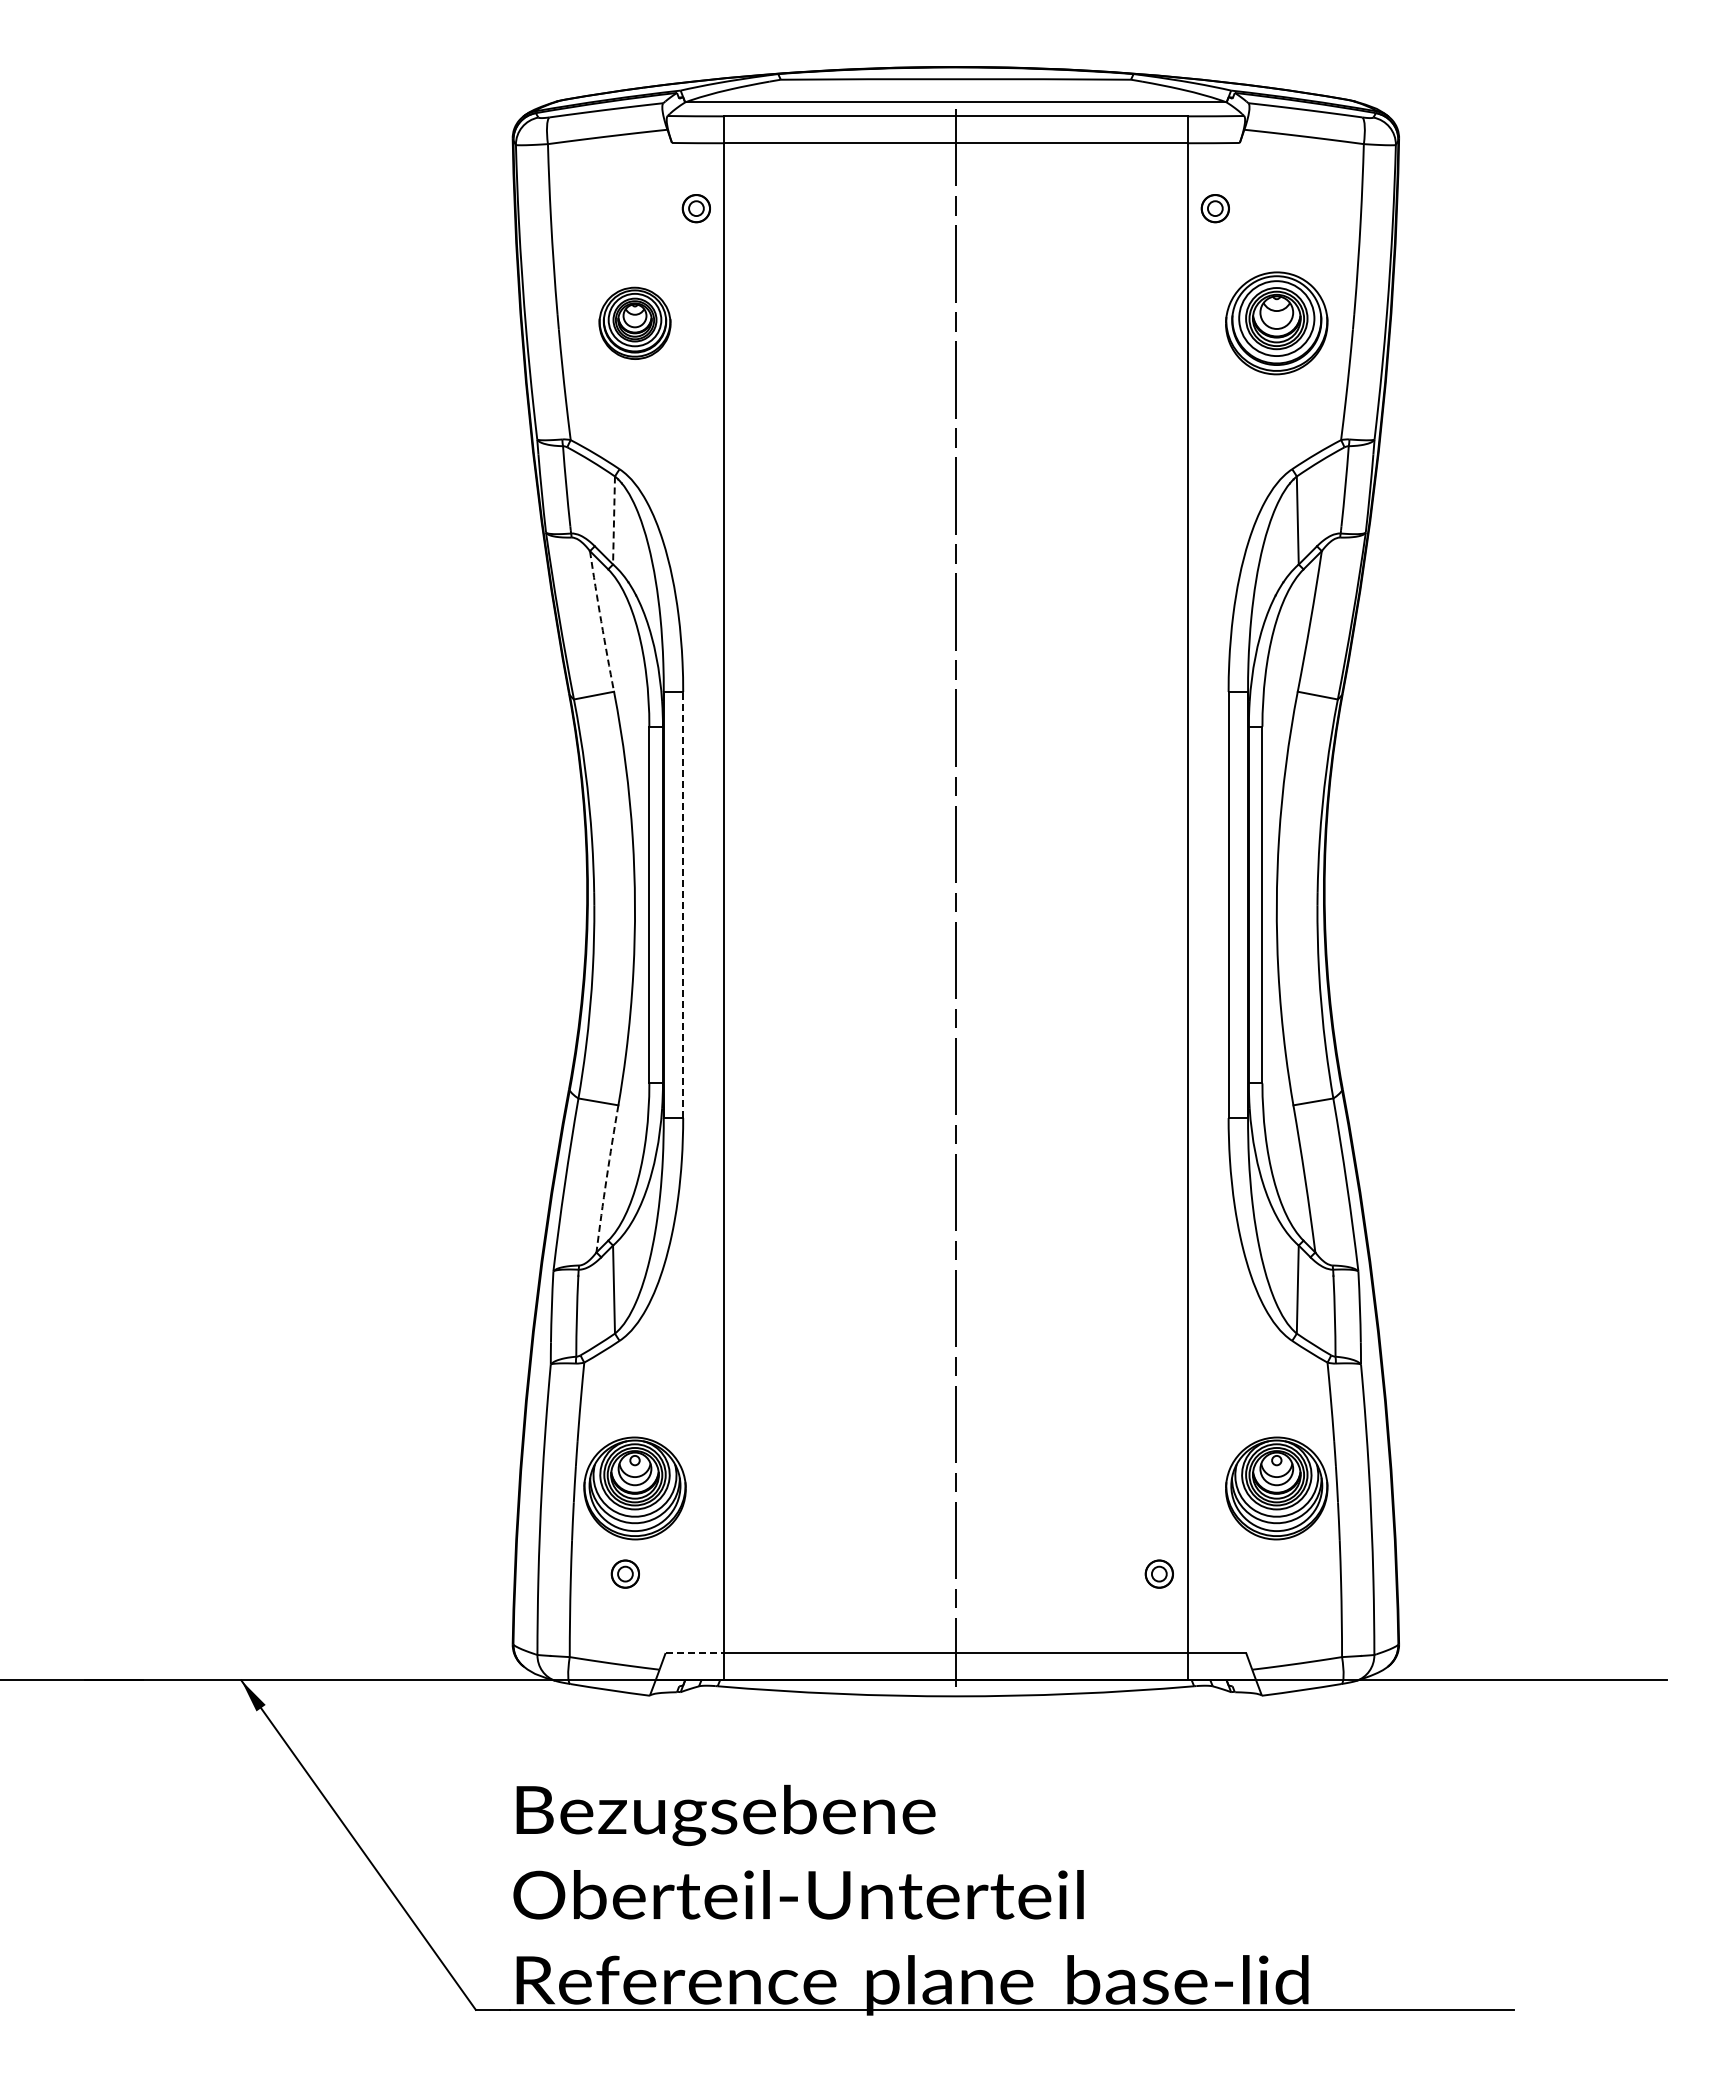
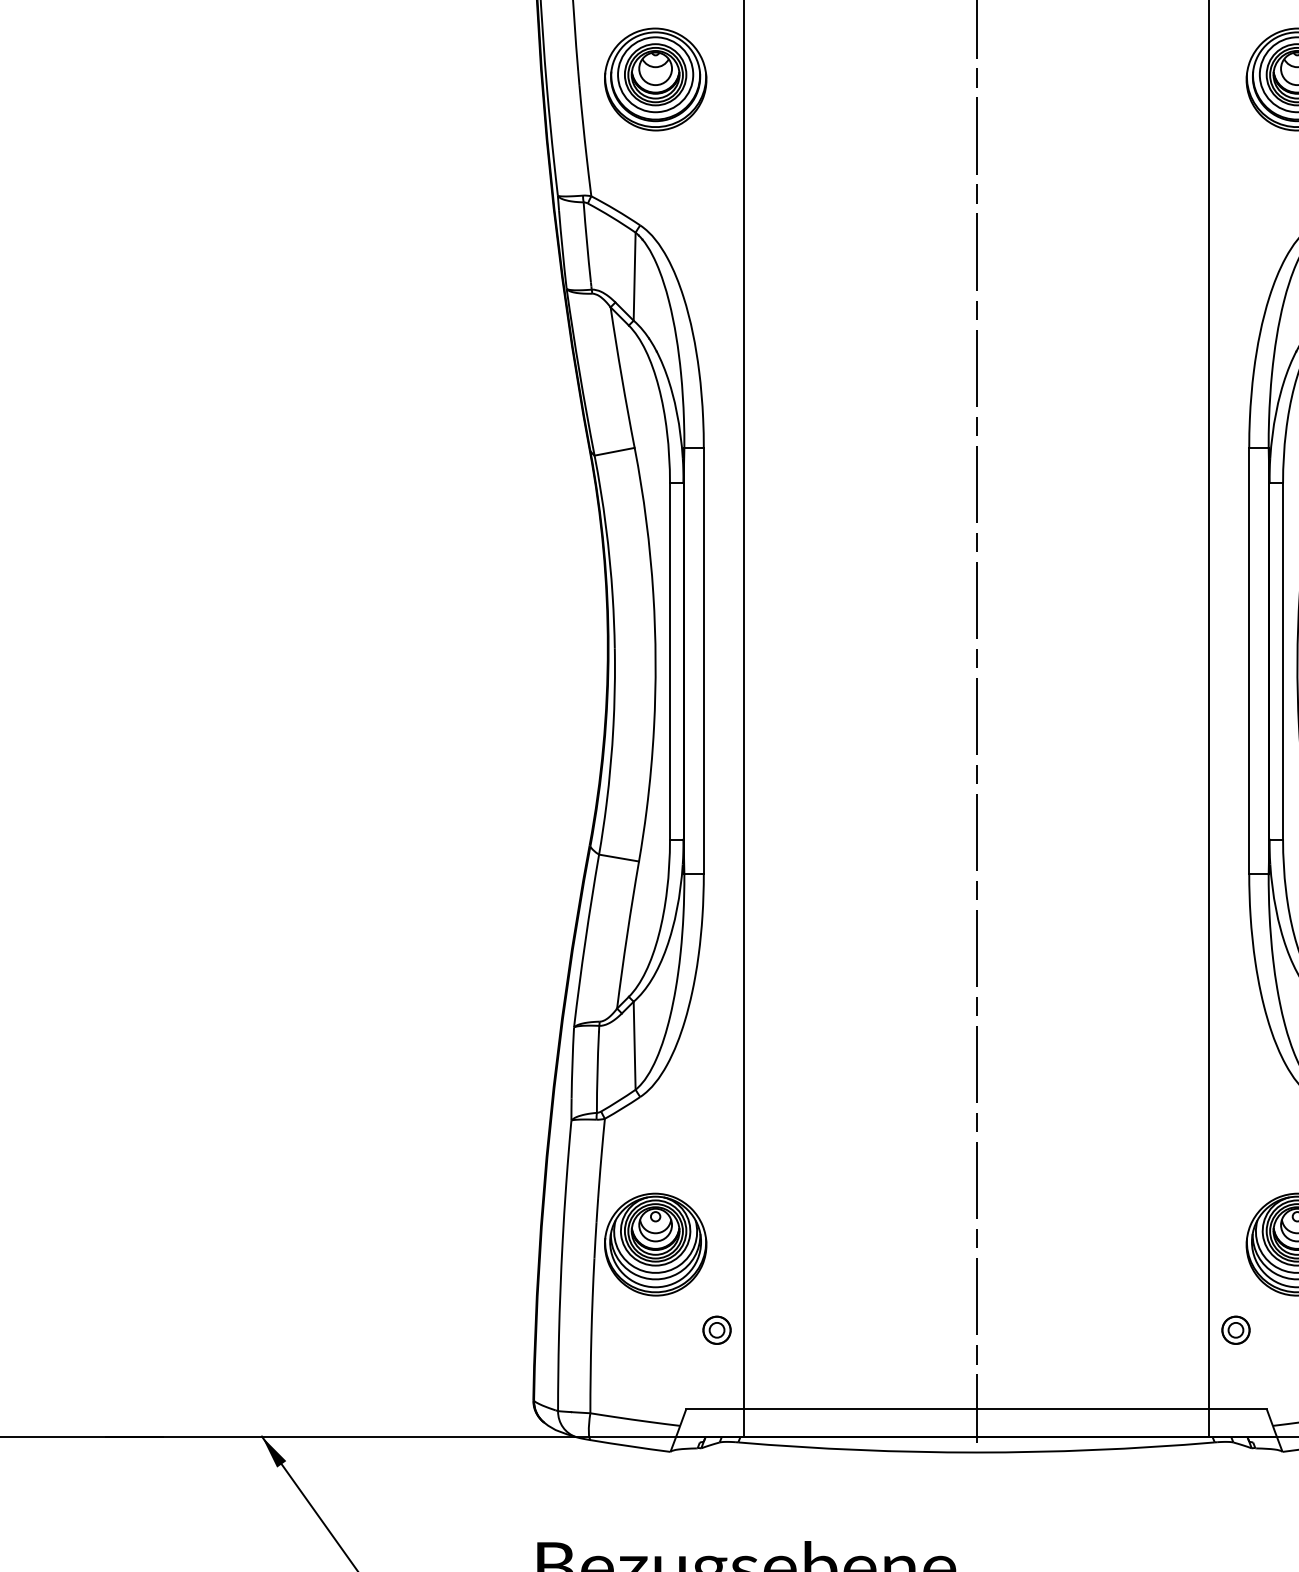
part: (634, 323) -> (655, 79), size x1.43
line: (614, 521) -> (635, 277), dashed -> solid
arc: (601, 621) -> (622, 377), dashed -> solid
line: (683, 904) -> (704, 660), dashed -> solid
arc: (606, 1178) -> (627, 934), dashed -> solid
part: (624, 1573) -> (716, 1329), moved
part: (1158, 1573) -> (1235, 1329), moved
line: (695, 1653) -> (716, 1409), dashed -> solid

